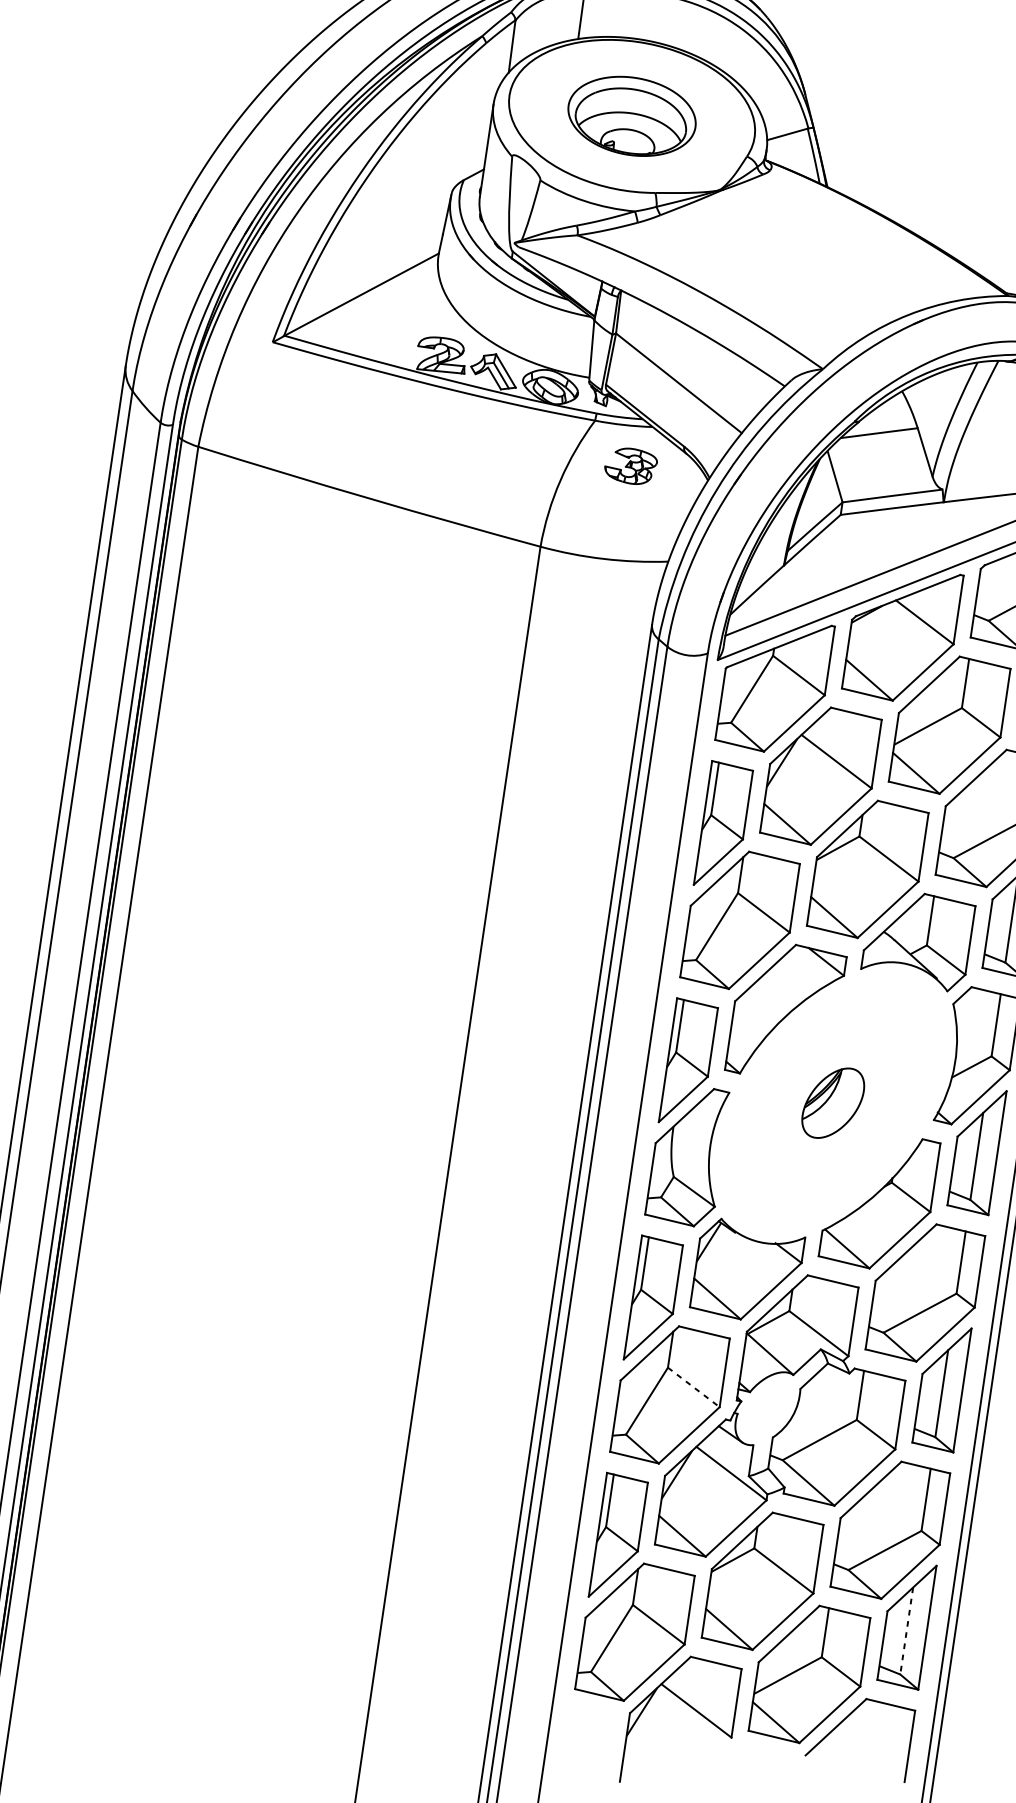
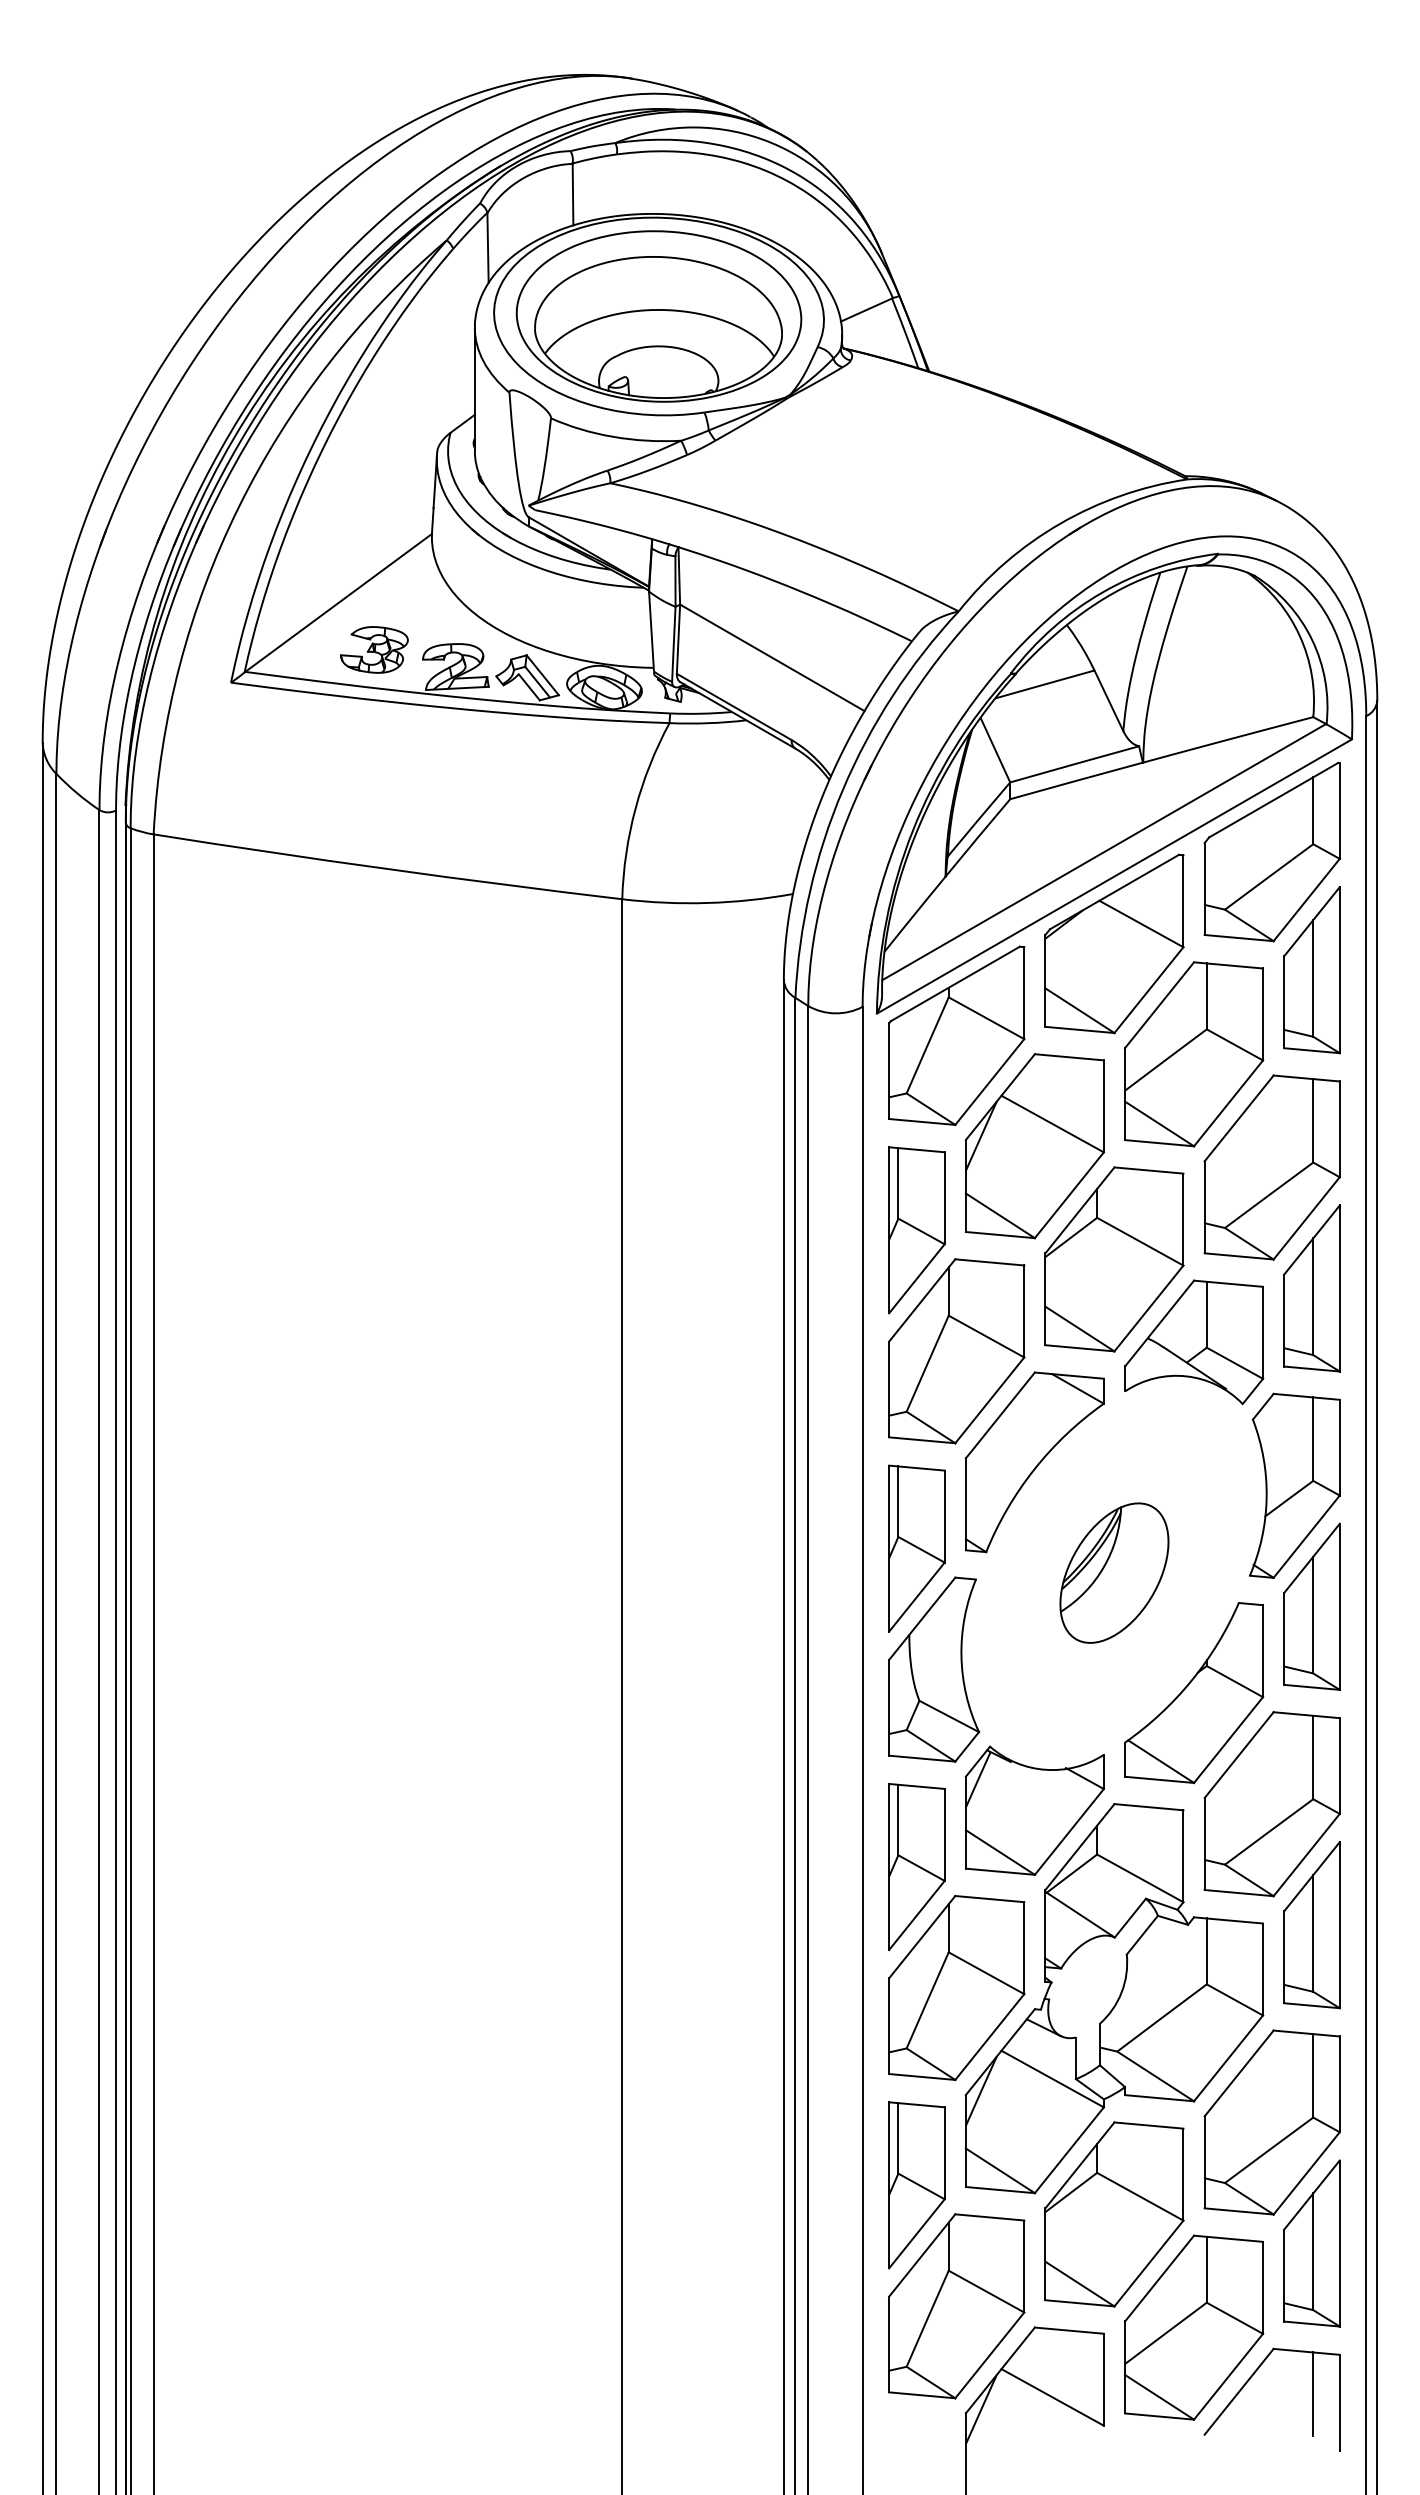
part: (631, 116) -> (658, 316), size x1.67
part: (631, 465) -> (374, 649), moved
part: (833, 1102) -> (1114, 1572), size x1.43
line: (693, 1387) -> (986, 1973), dashed -> solid
line: (906, 1631) -> (1313, 2252), dashed -> solid
line: (891, 1736) -> (1313, 2393), added

